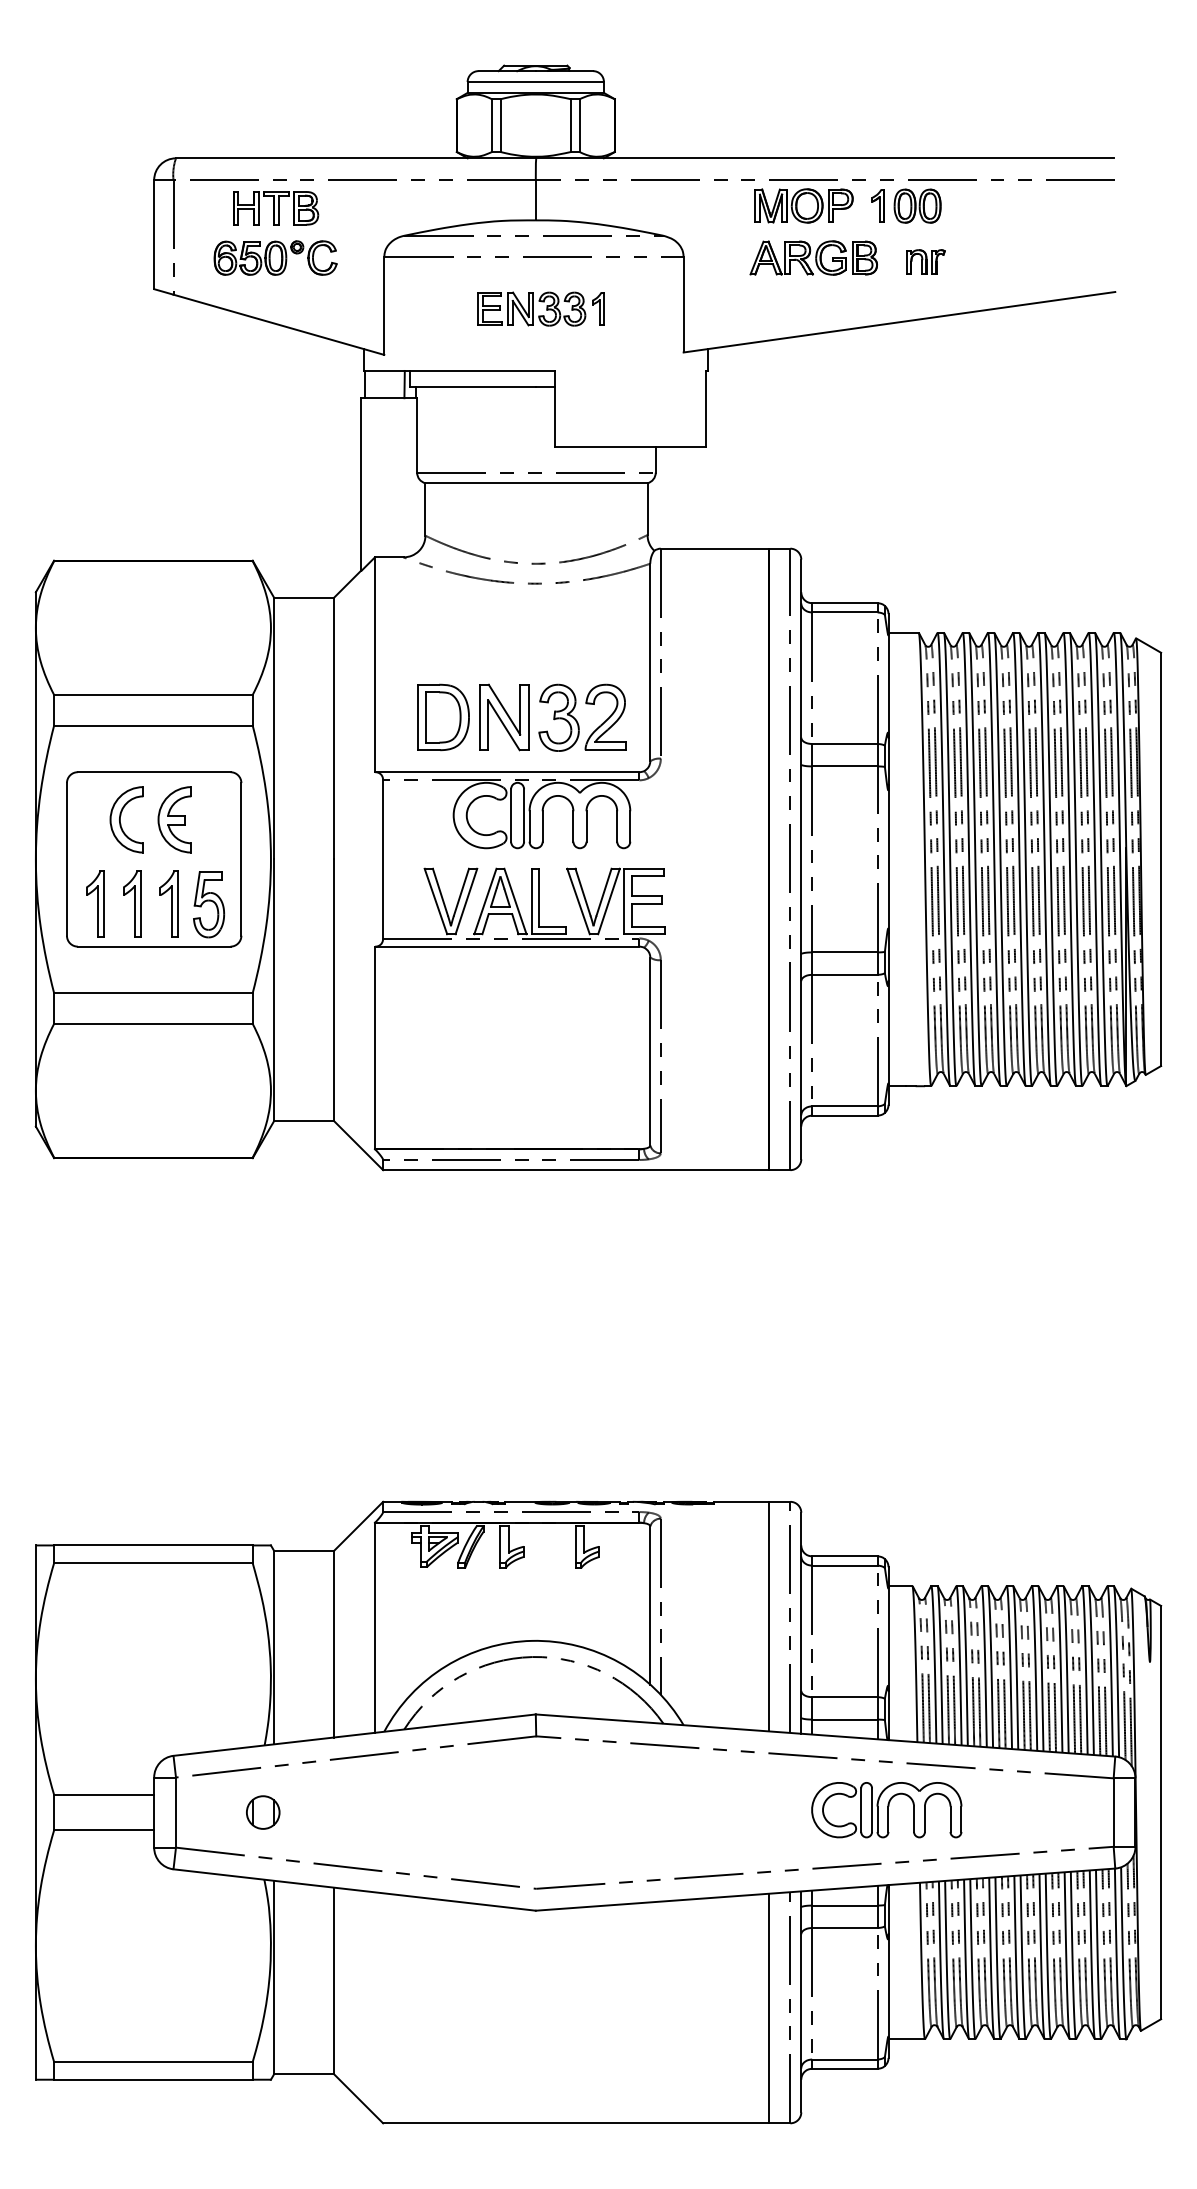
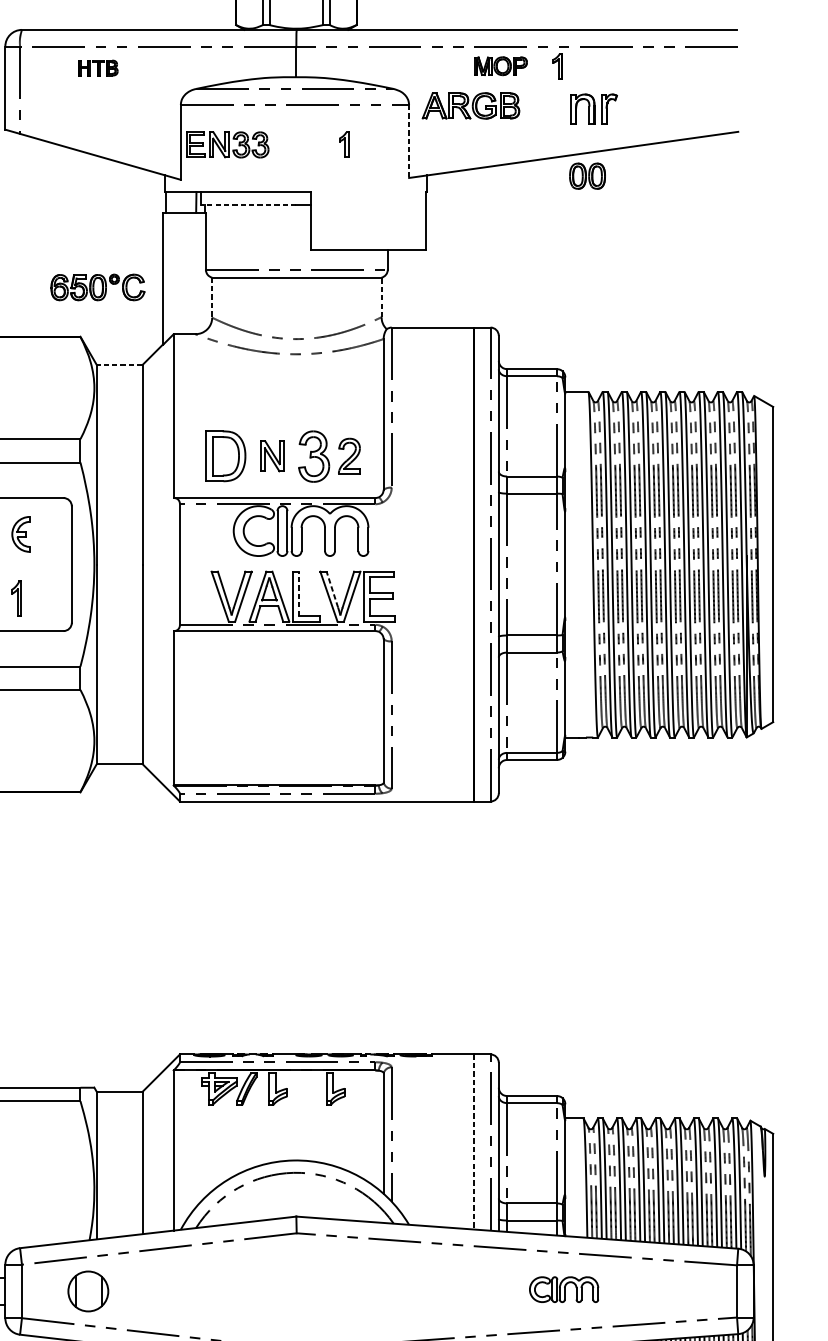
part: (803, 205) -> (500, 65), size x0.7
part: (917, 205) -> (587, 175), moved
part: (276, 208) -> (98, 68), size x0.6
part: (275, 257) -> (97, 287), moved
part: (813, 257) -> (470, 105), moved
part: (925, 261) -> (593, 108), size x1.6
line: (683, 304) -> (408, 141), solid -> dashed
part: (531, 308) -> (227, 144), moved
line: (473, 387) -> (248, 204), solid -> dashed
line: (425, 509) -> (212, 297), solid -> dashed
line: (647, 509) -> (381, 297), solid -> dashed
line: (304, 597) -> (119, 364), solid -> dashed
part: (605, 716) -> (349, 455), size x0.7
part: (504, 717) -> (272, 456), size x0.6
part: (174, 819) -> (20, 534), size x0.7
line: (583, 892) -> (332, 589), solid -> dashed
line: (539, 897) -> (299, 593), solid -> dashed
part: (168, 903) -> (16, 598), size x0.7
part: (209, 904) -> (47, 598), removed
line: (768, 1616) -> (473, 1141), solid -> dashed
part: (886, 1810) -> (563, 1289), size x0.6
part: (263, 1812) -> (88, 1291), size x1.6

